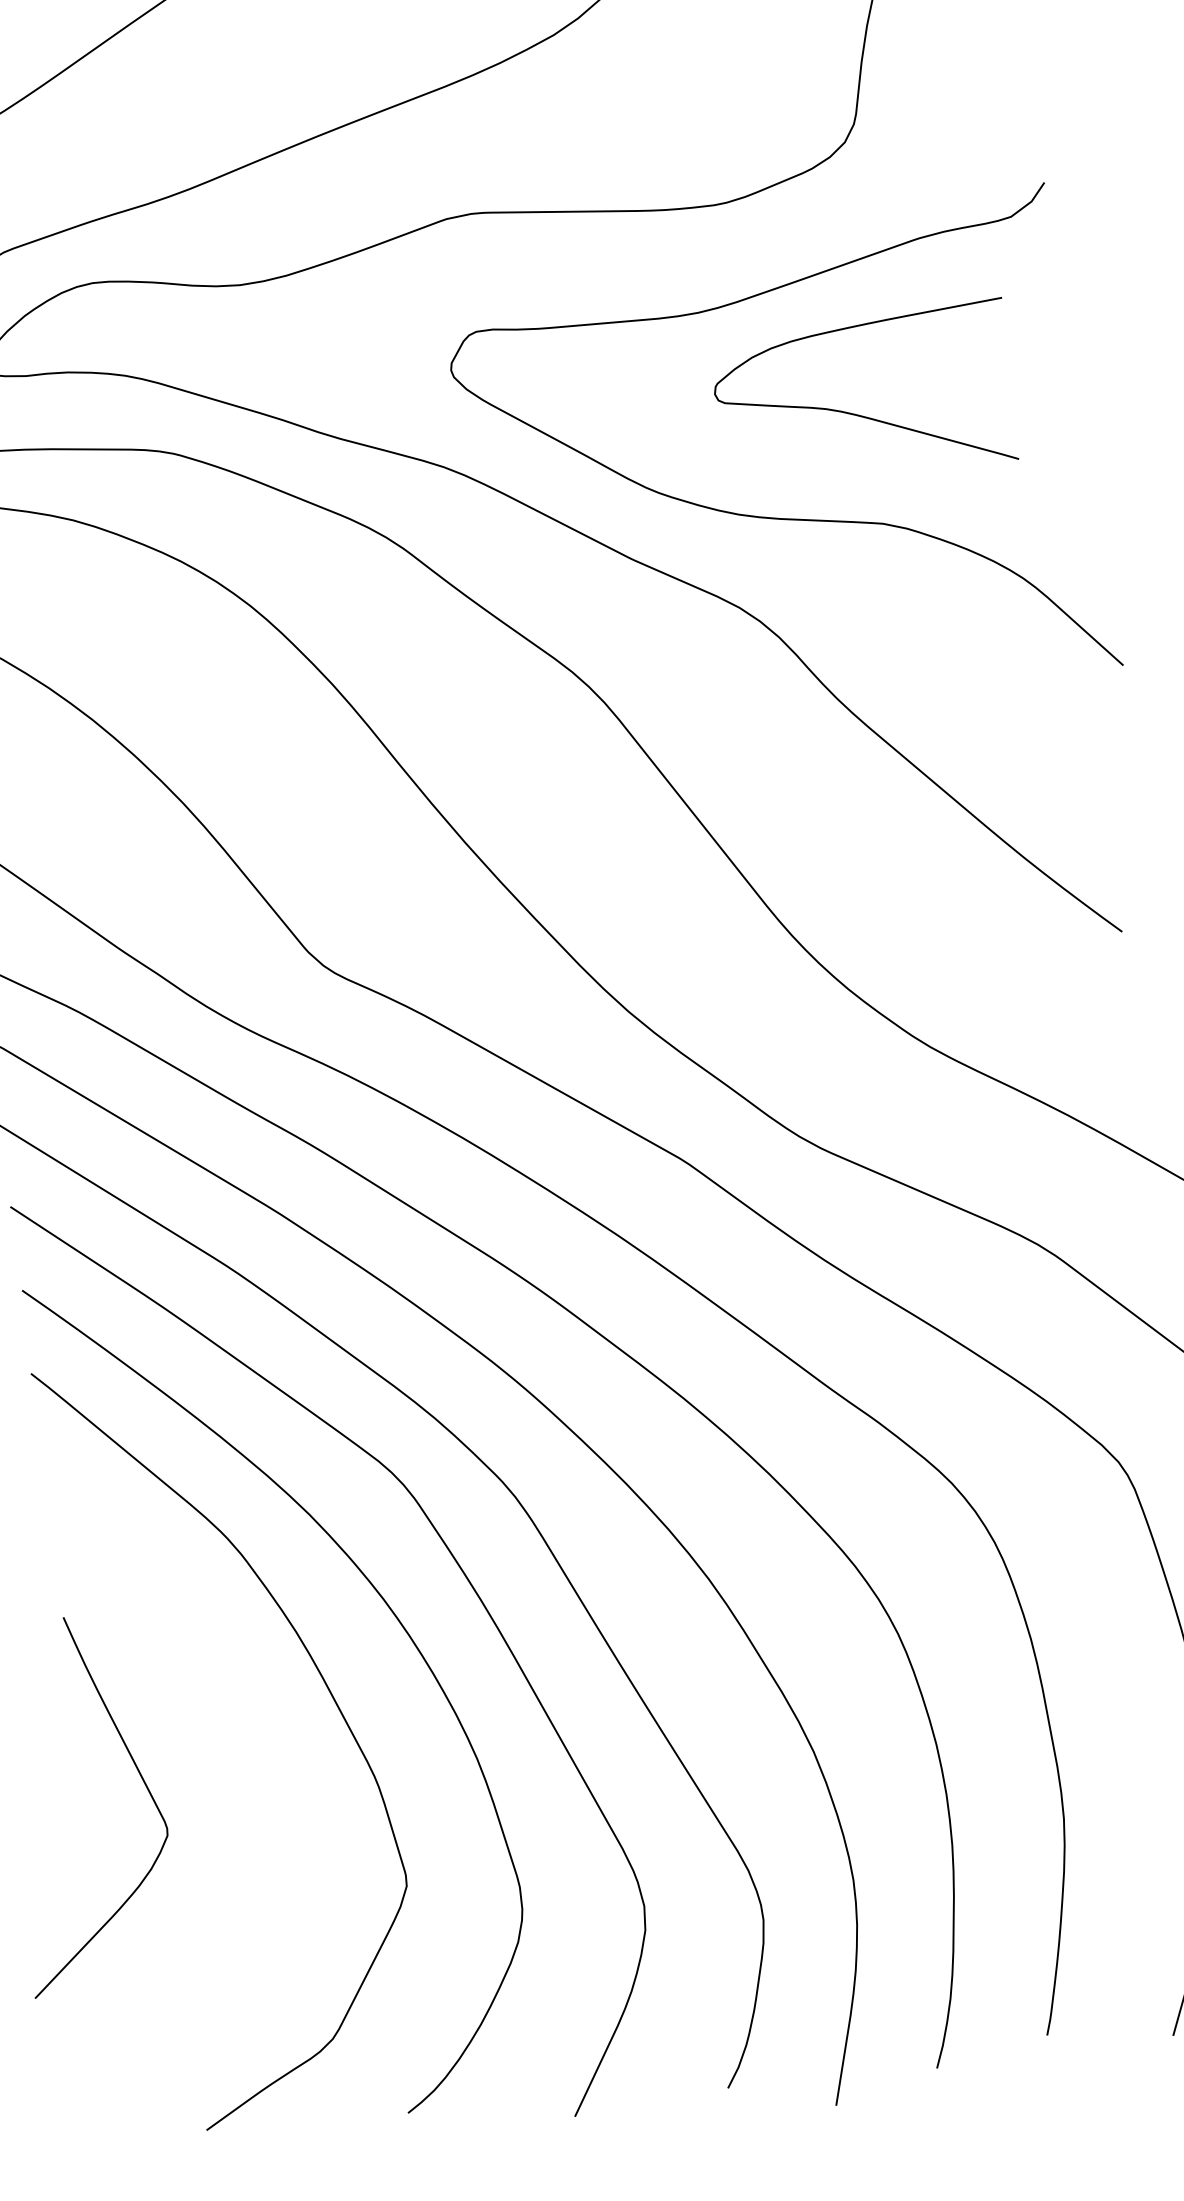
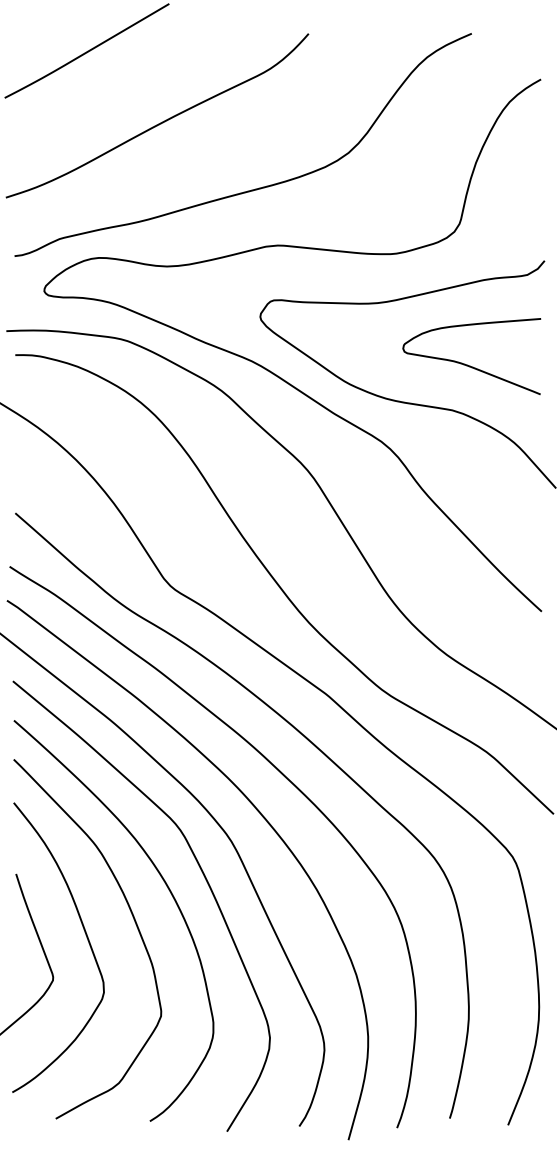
curve: (855, 412) -> (467, 364), moved
curve: (228, 1738) -> (86, 938), added

